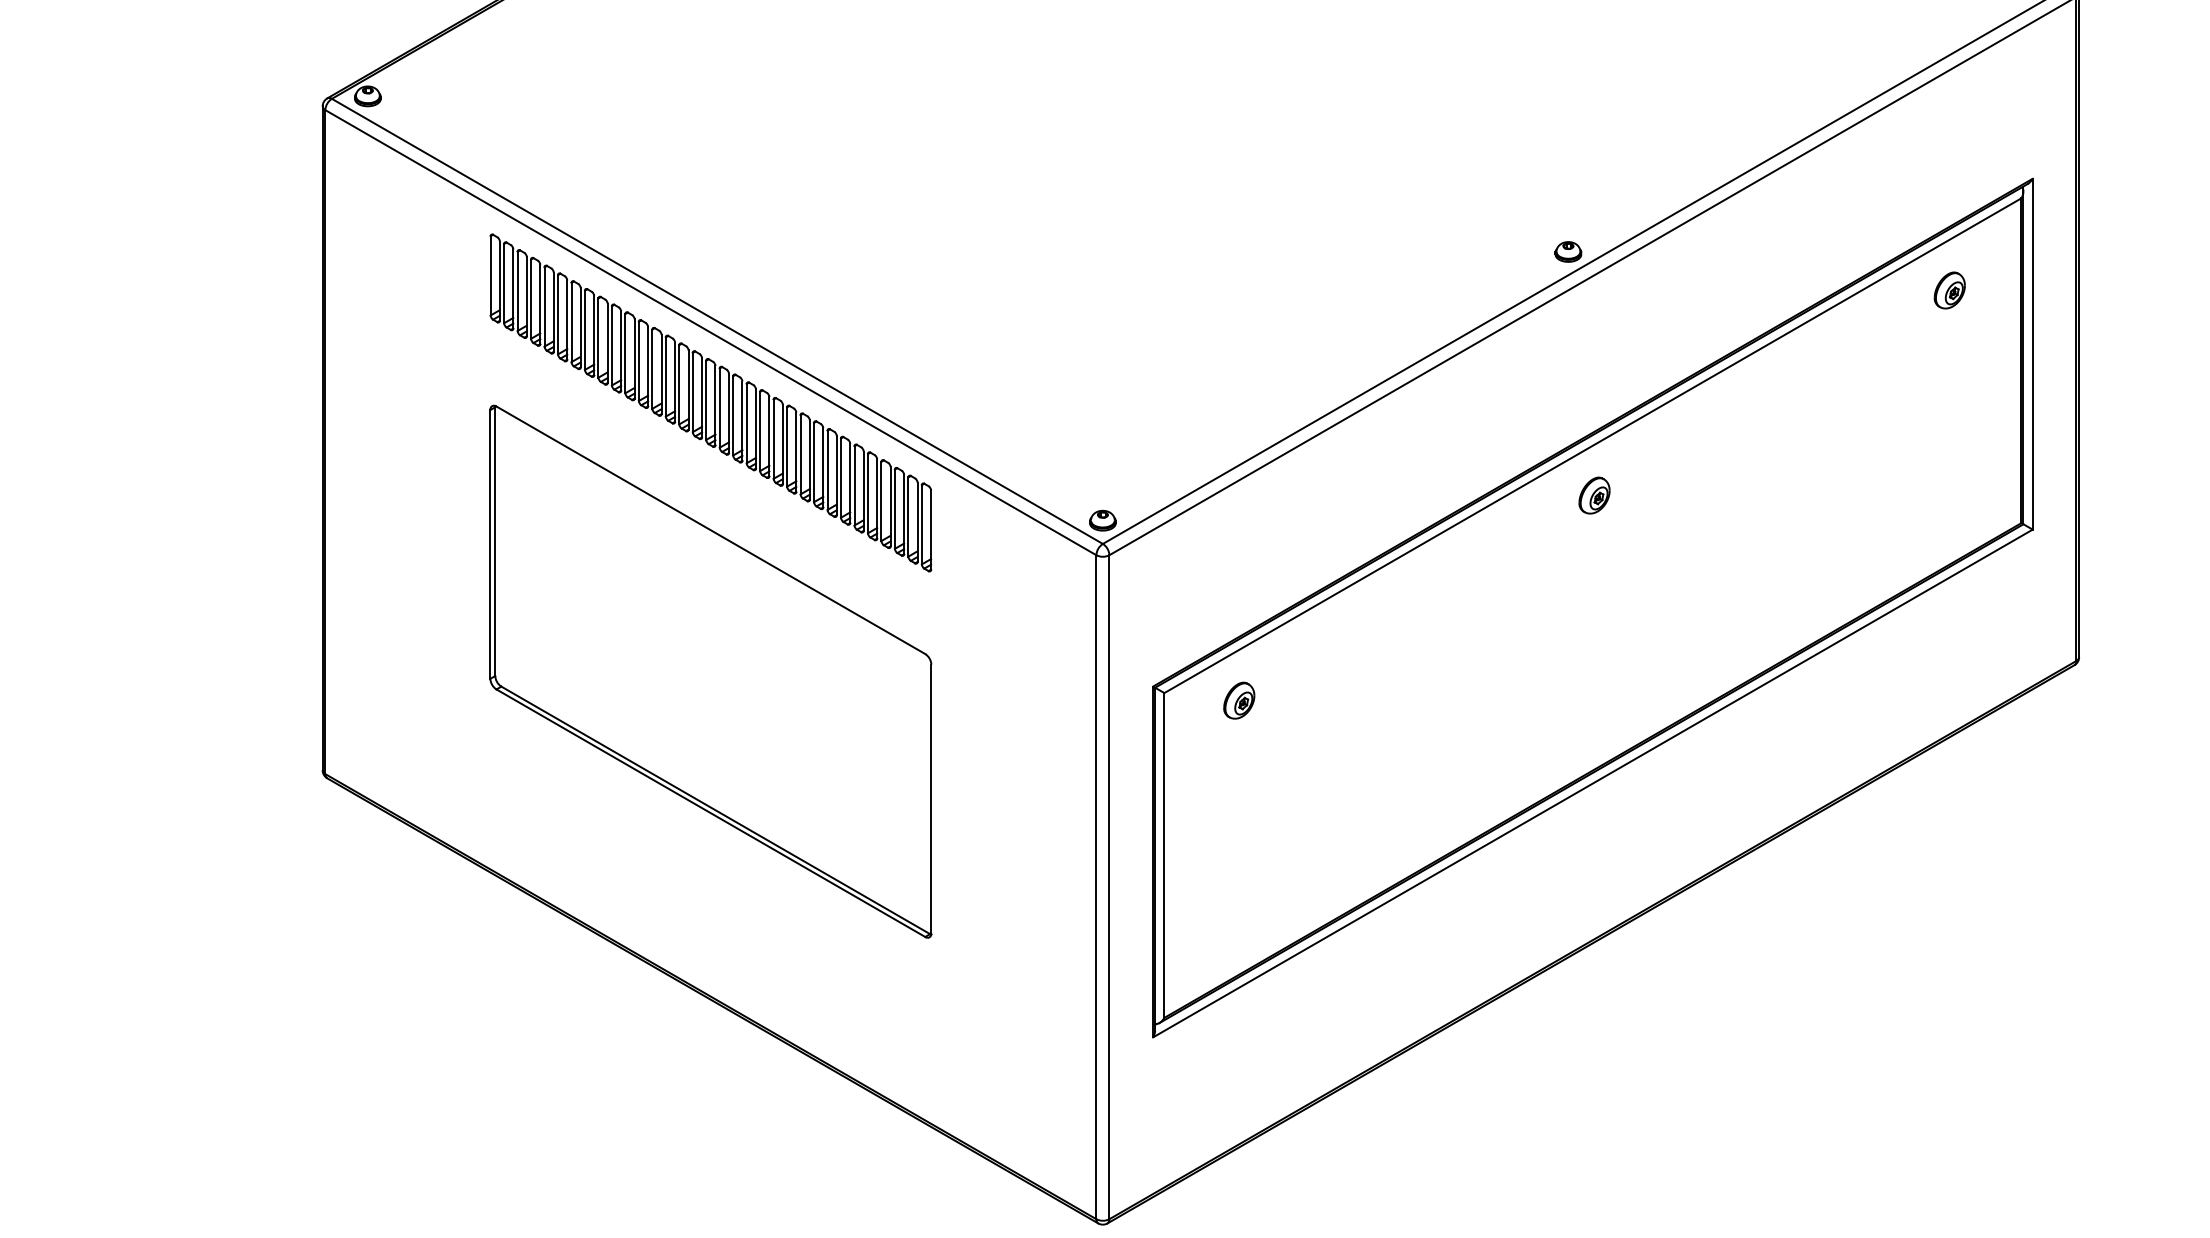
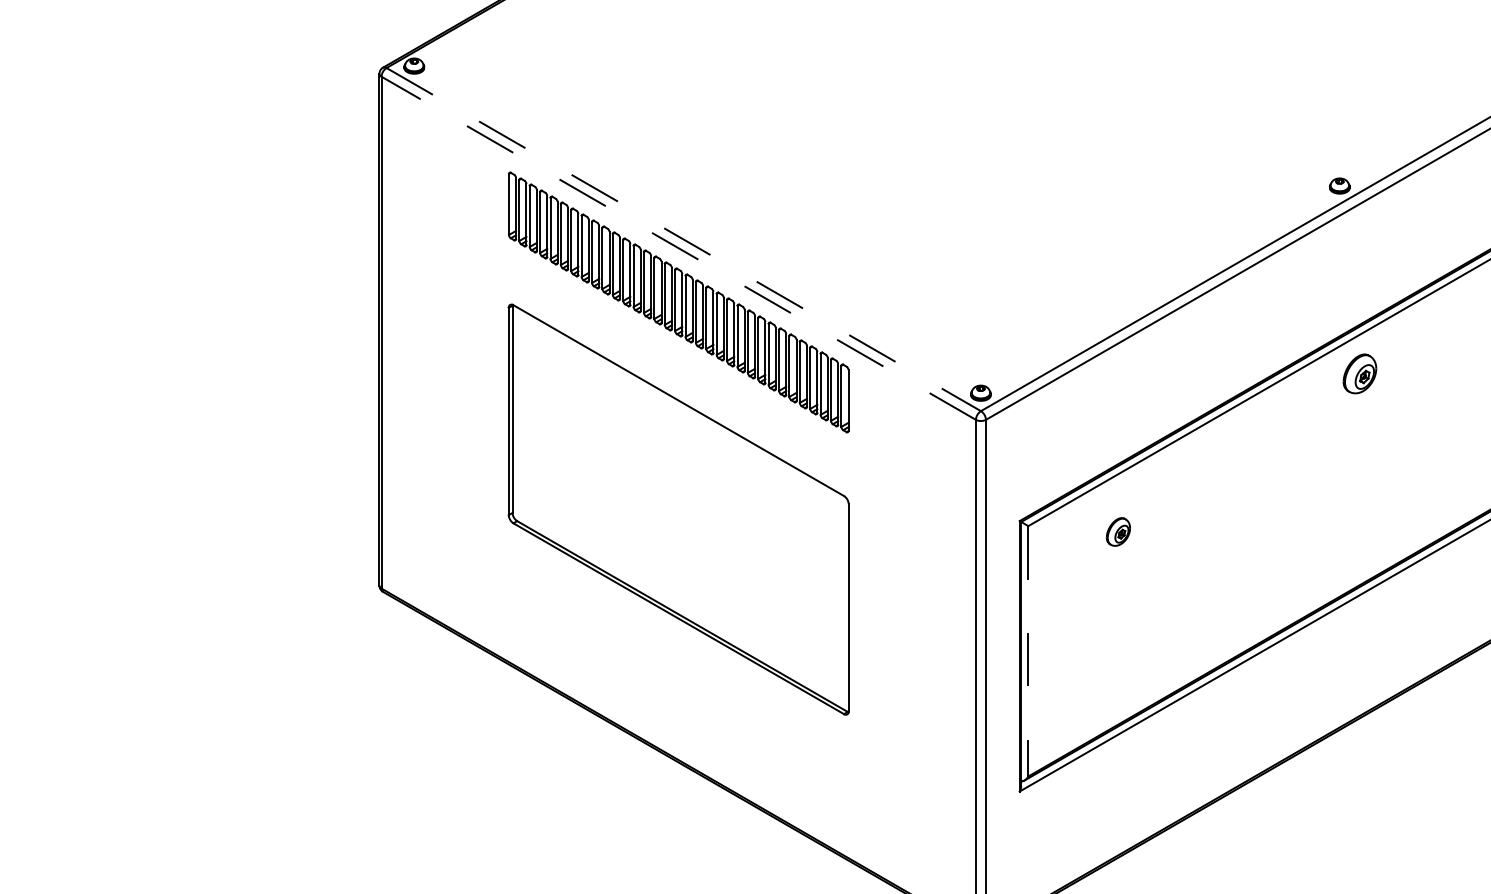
line: (717, 321) -> (683, 239), solid -> dashed
line: (710, 332) -> (678, 248), solid -> dashed
part: (1594, 495) -> (1359, 373), size x1.4
part: (1239, 700) -> (1118, 531), moved
line: (1164, 855) -> (1028, 651), solid -> dashed

